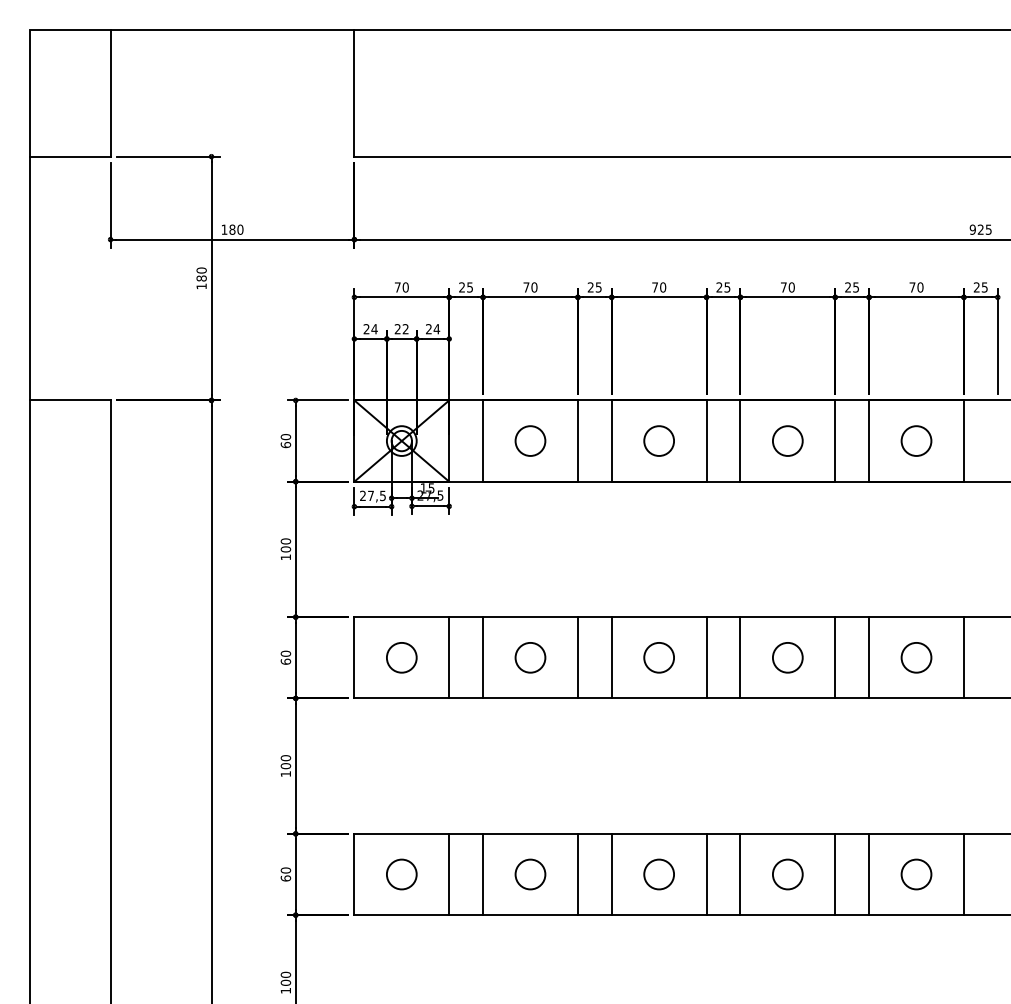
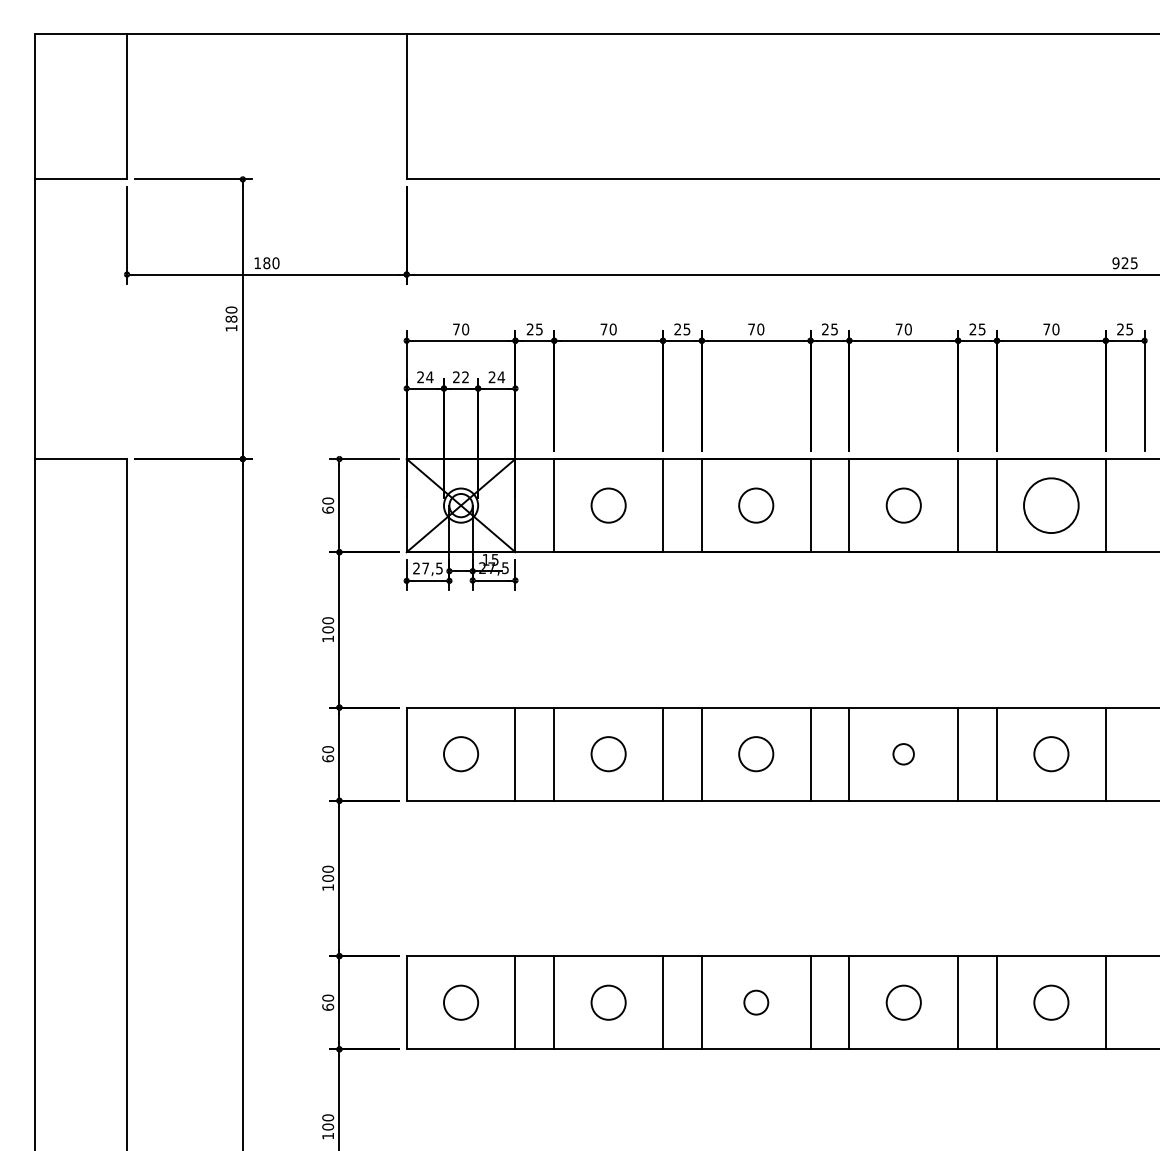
circle: (916, 440) -> (1051, 505), size x1.6
circle: (787, 658) -> (903, 754), size x0.6
circle: (659, 874) -> (756, 1002), size x0.7

